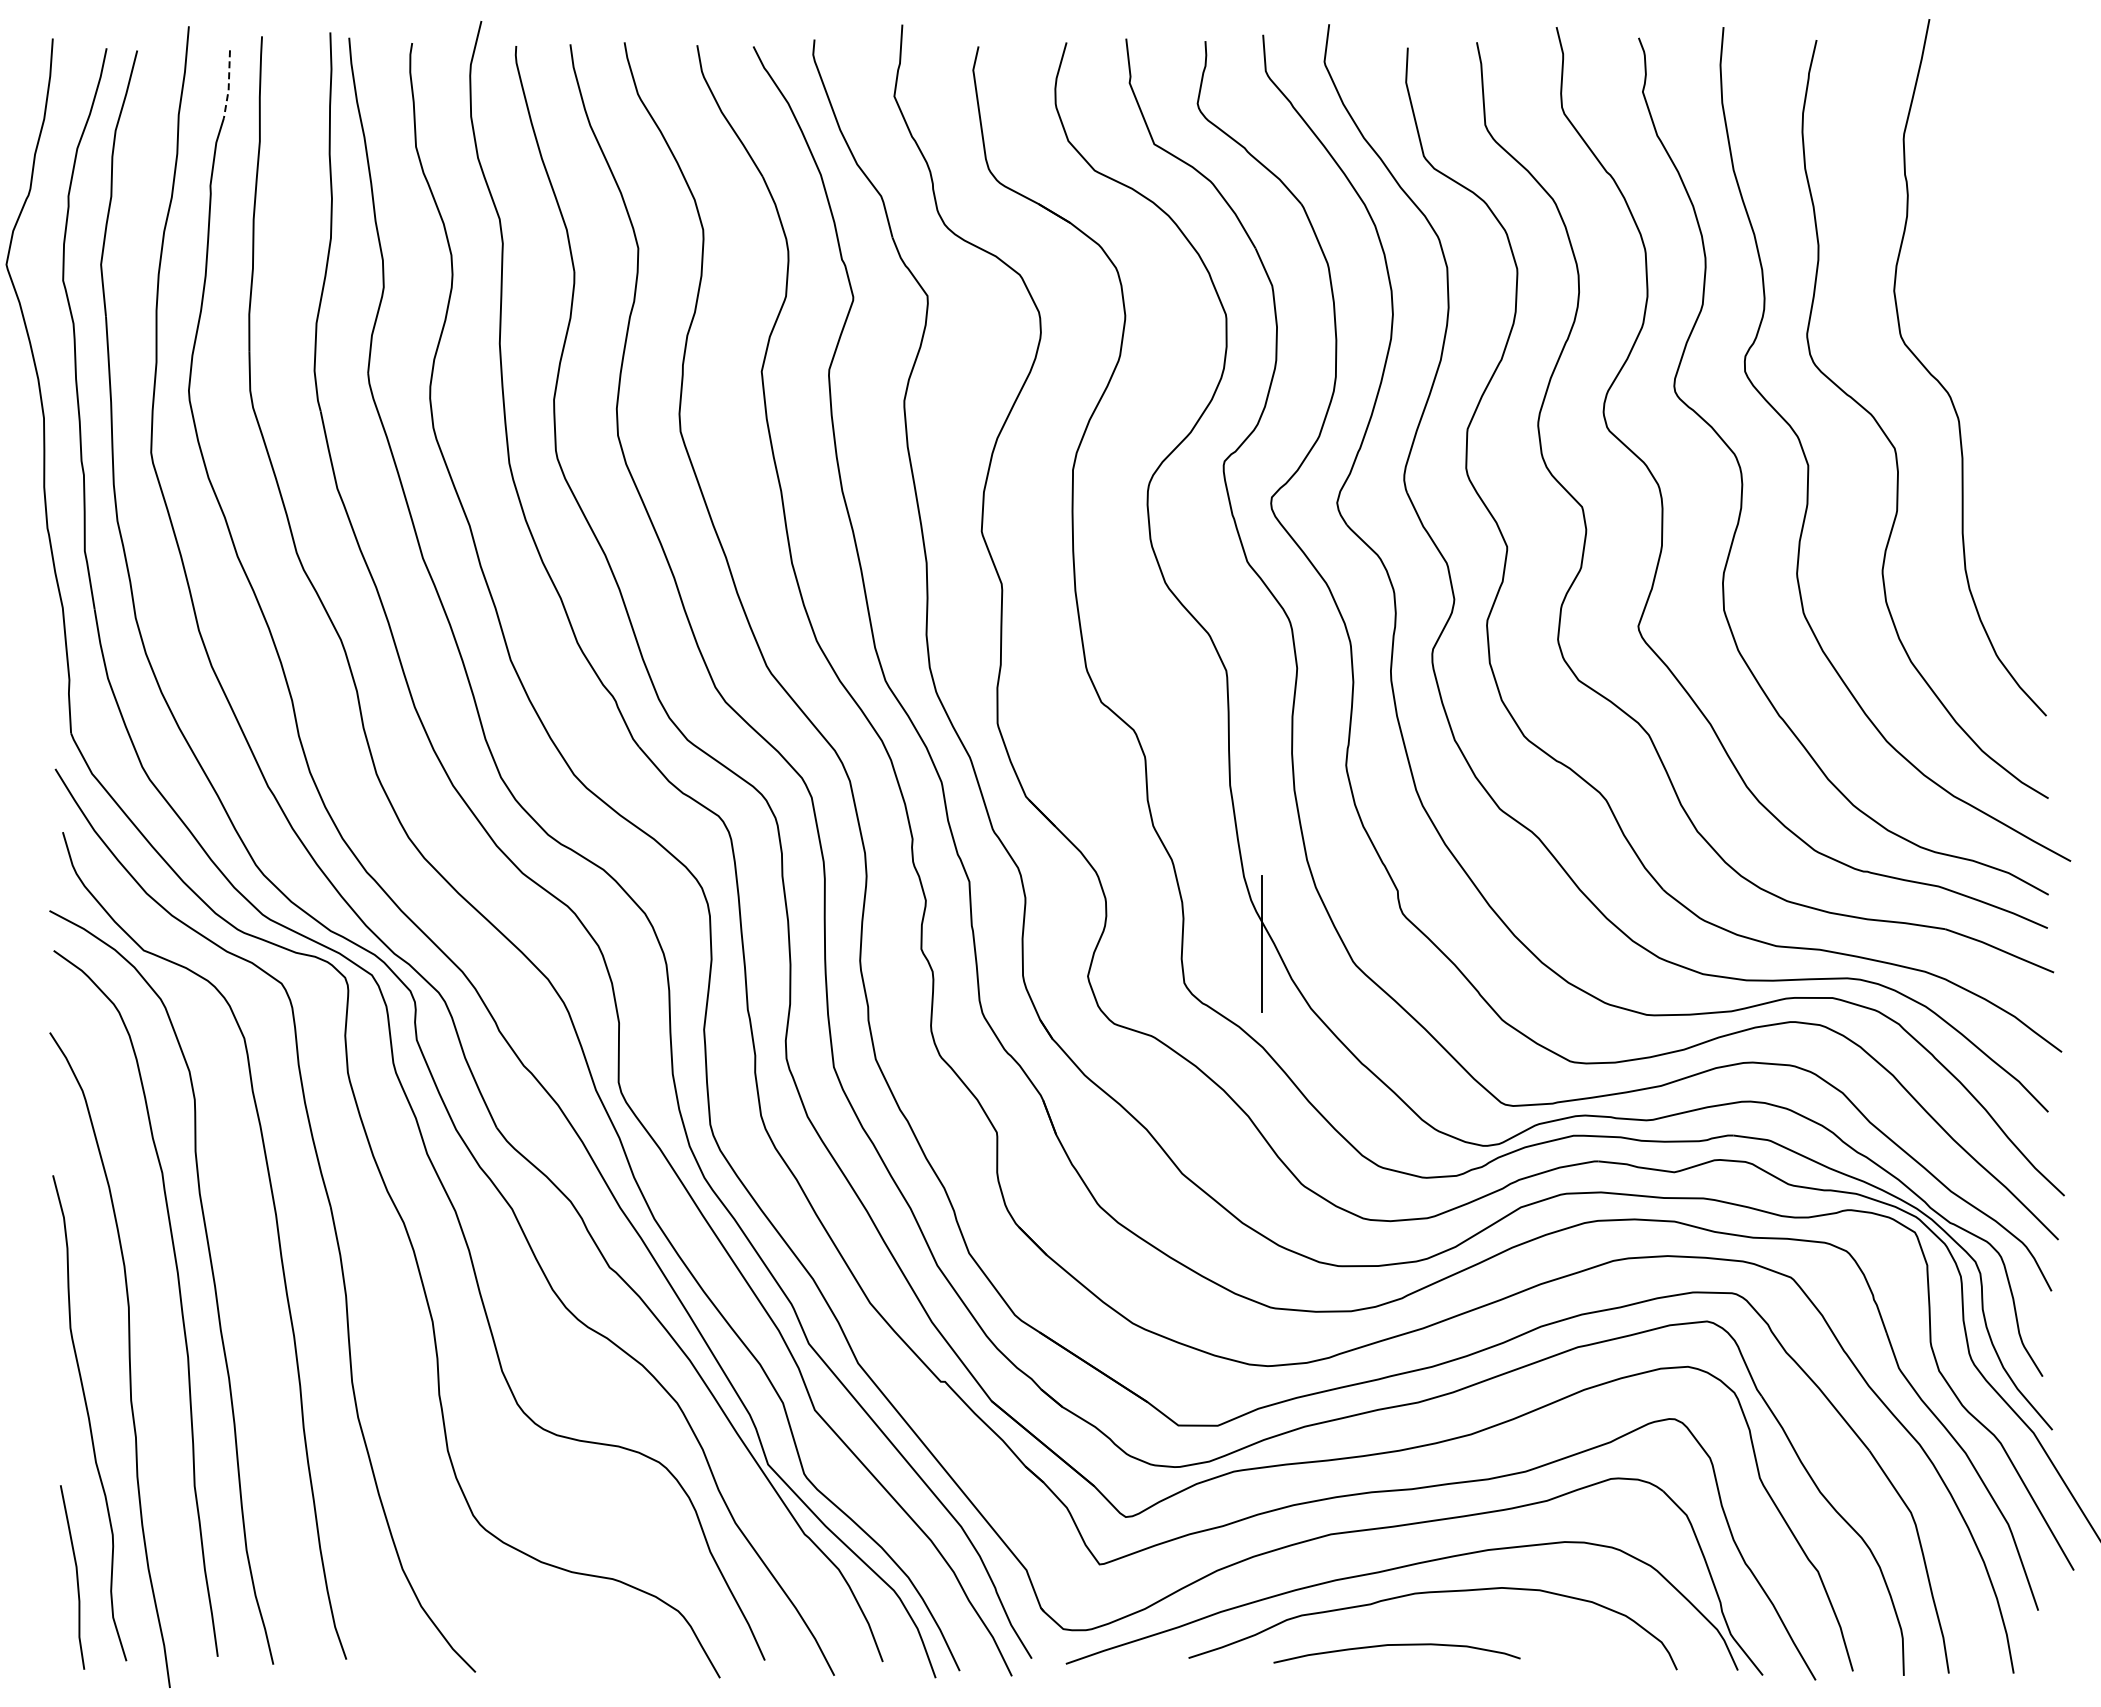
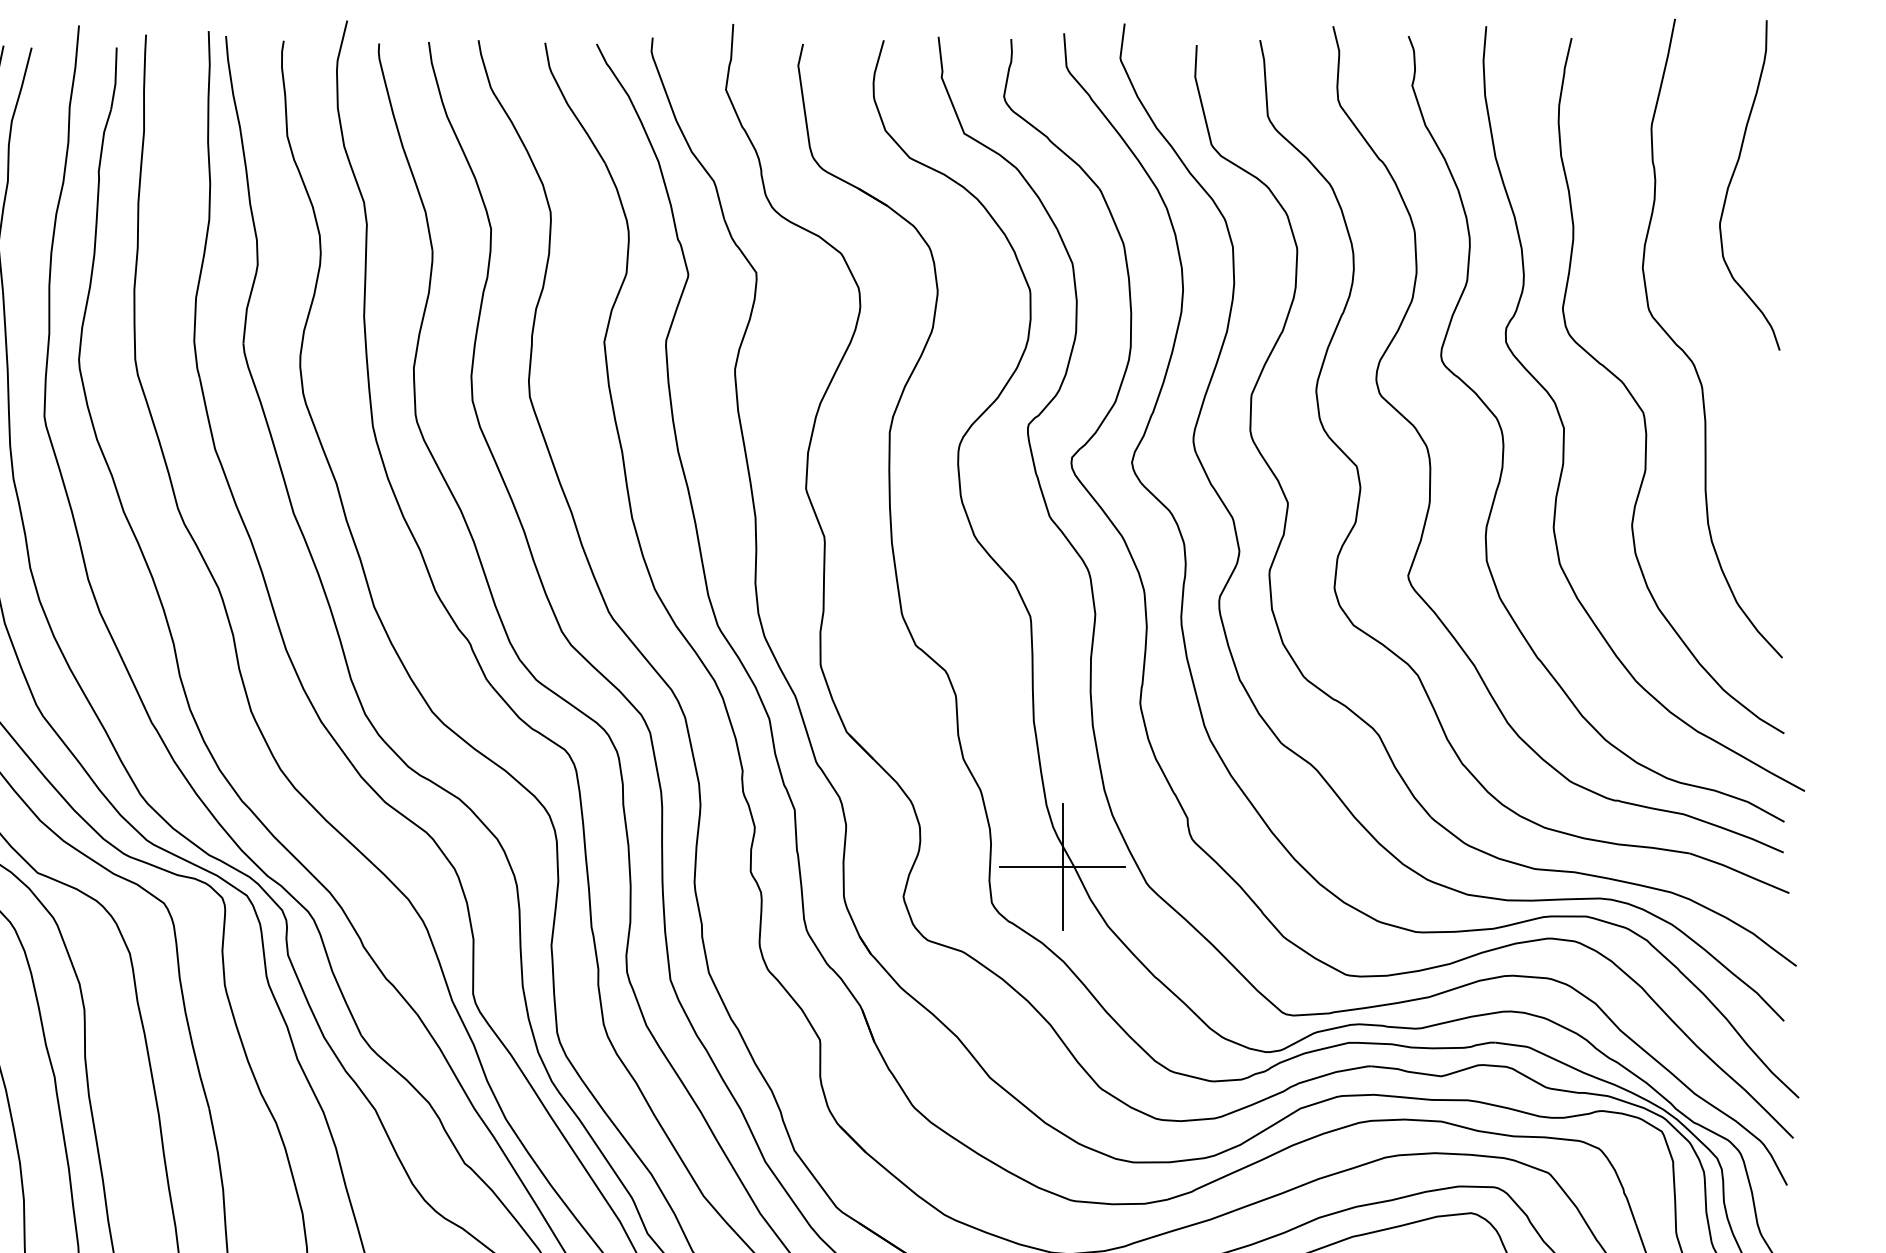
line: (228, 85) -> (115, 79), dashed -> solid
curve: (1991, 195) -> (1732, 180), added
line: (1261, 943) -> (1062, 866), added

